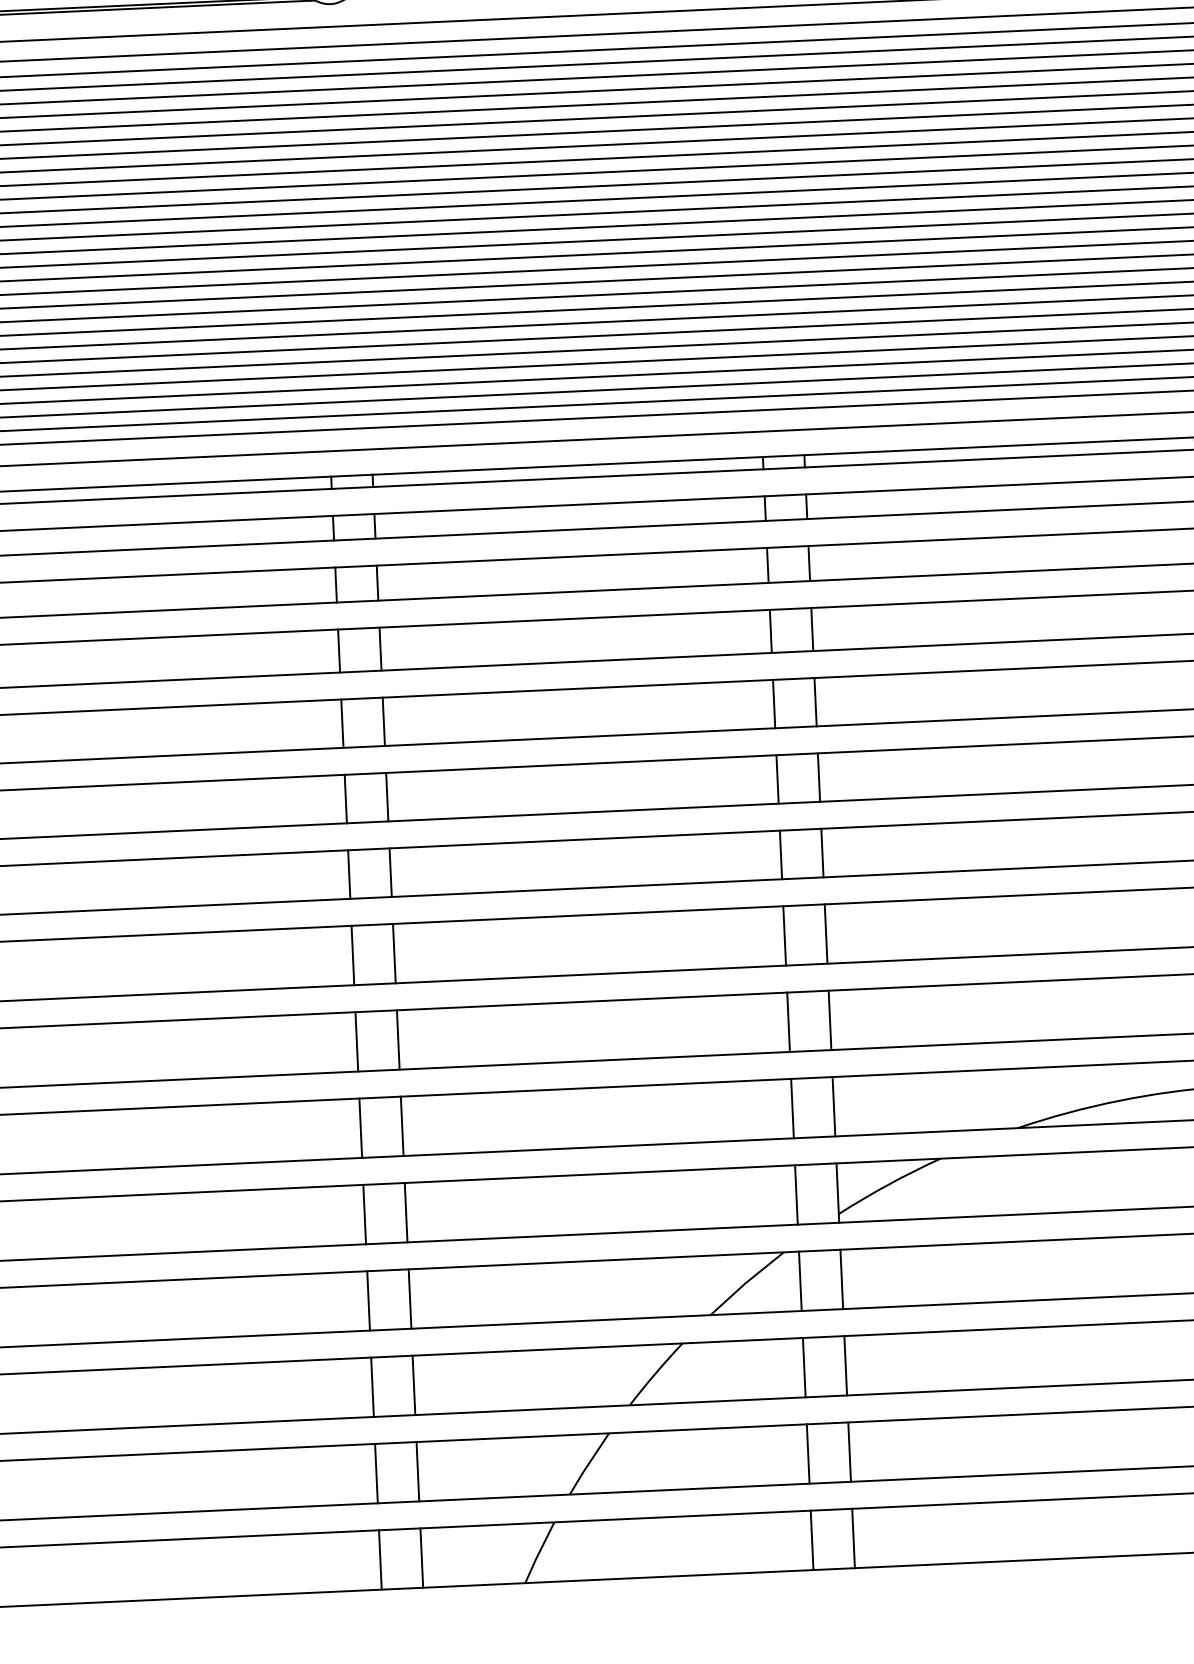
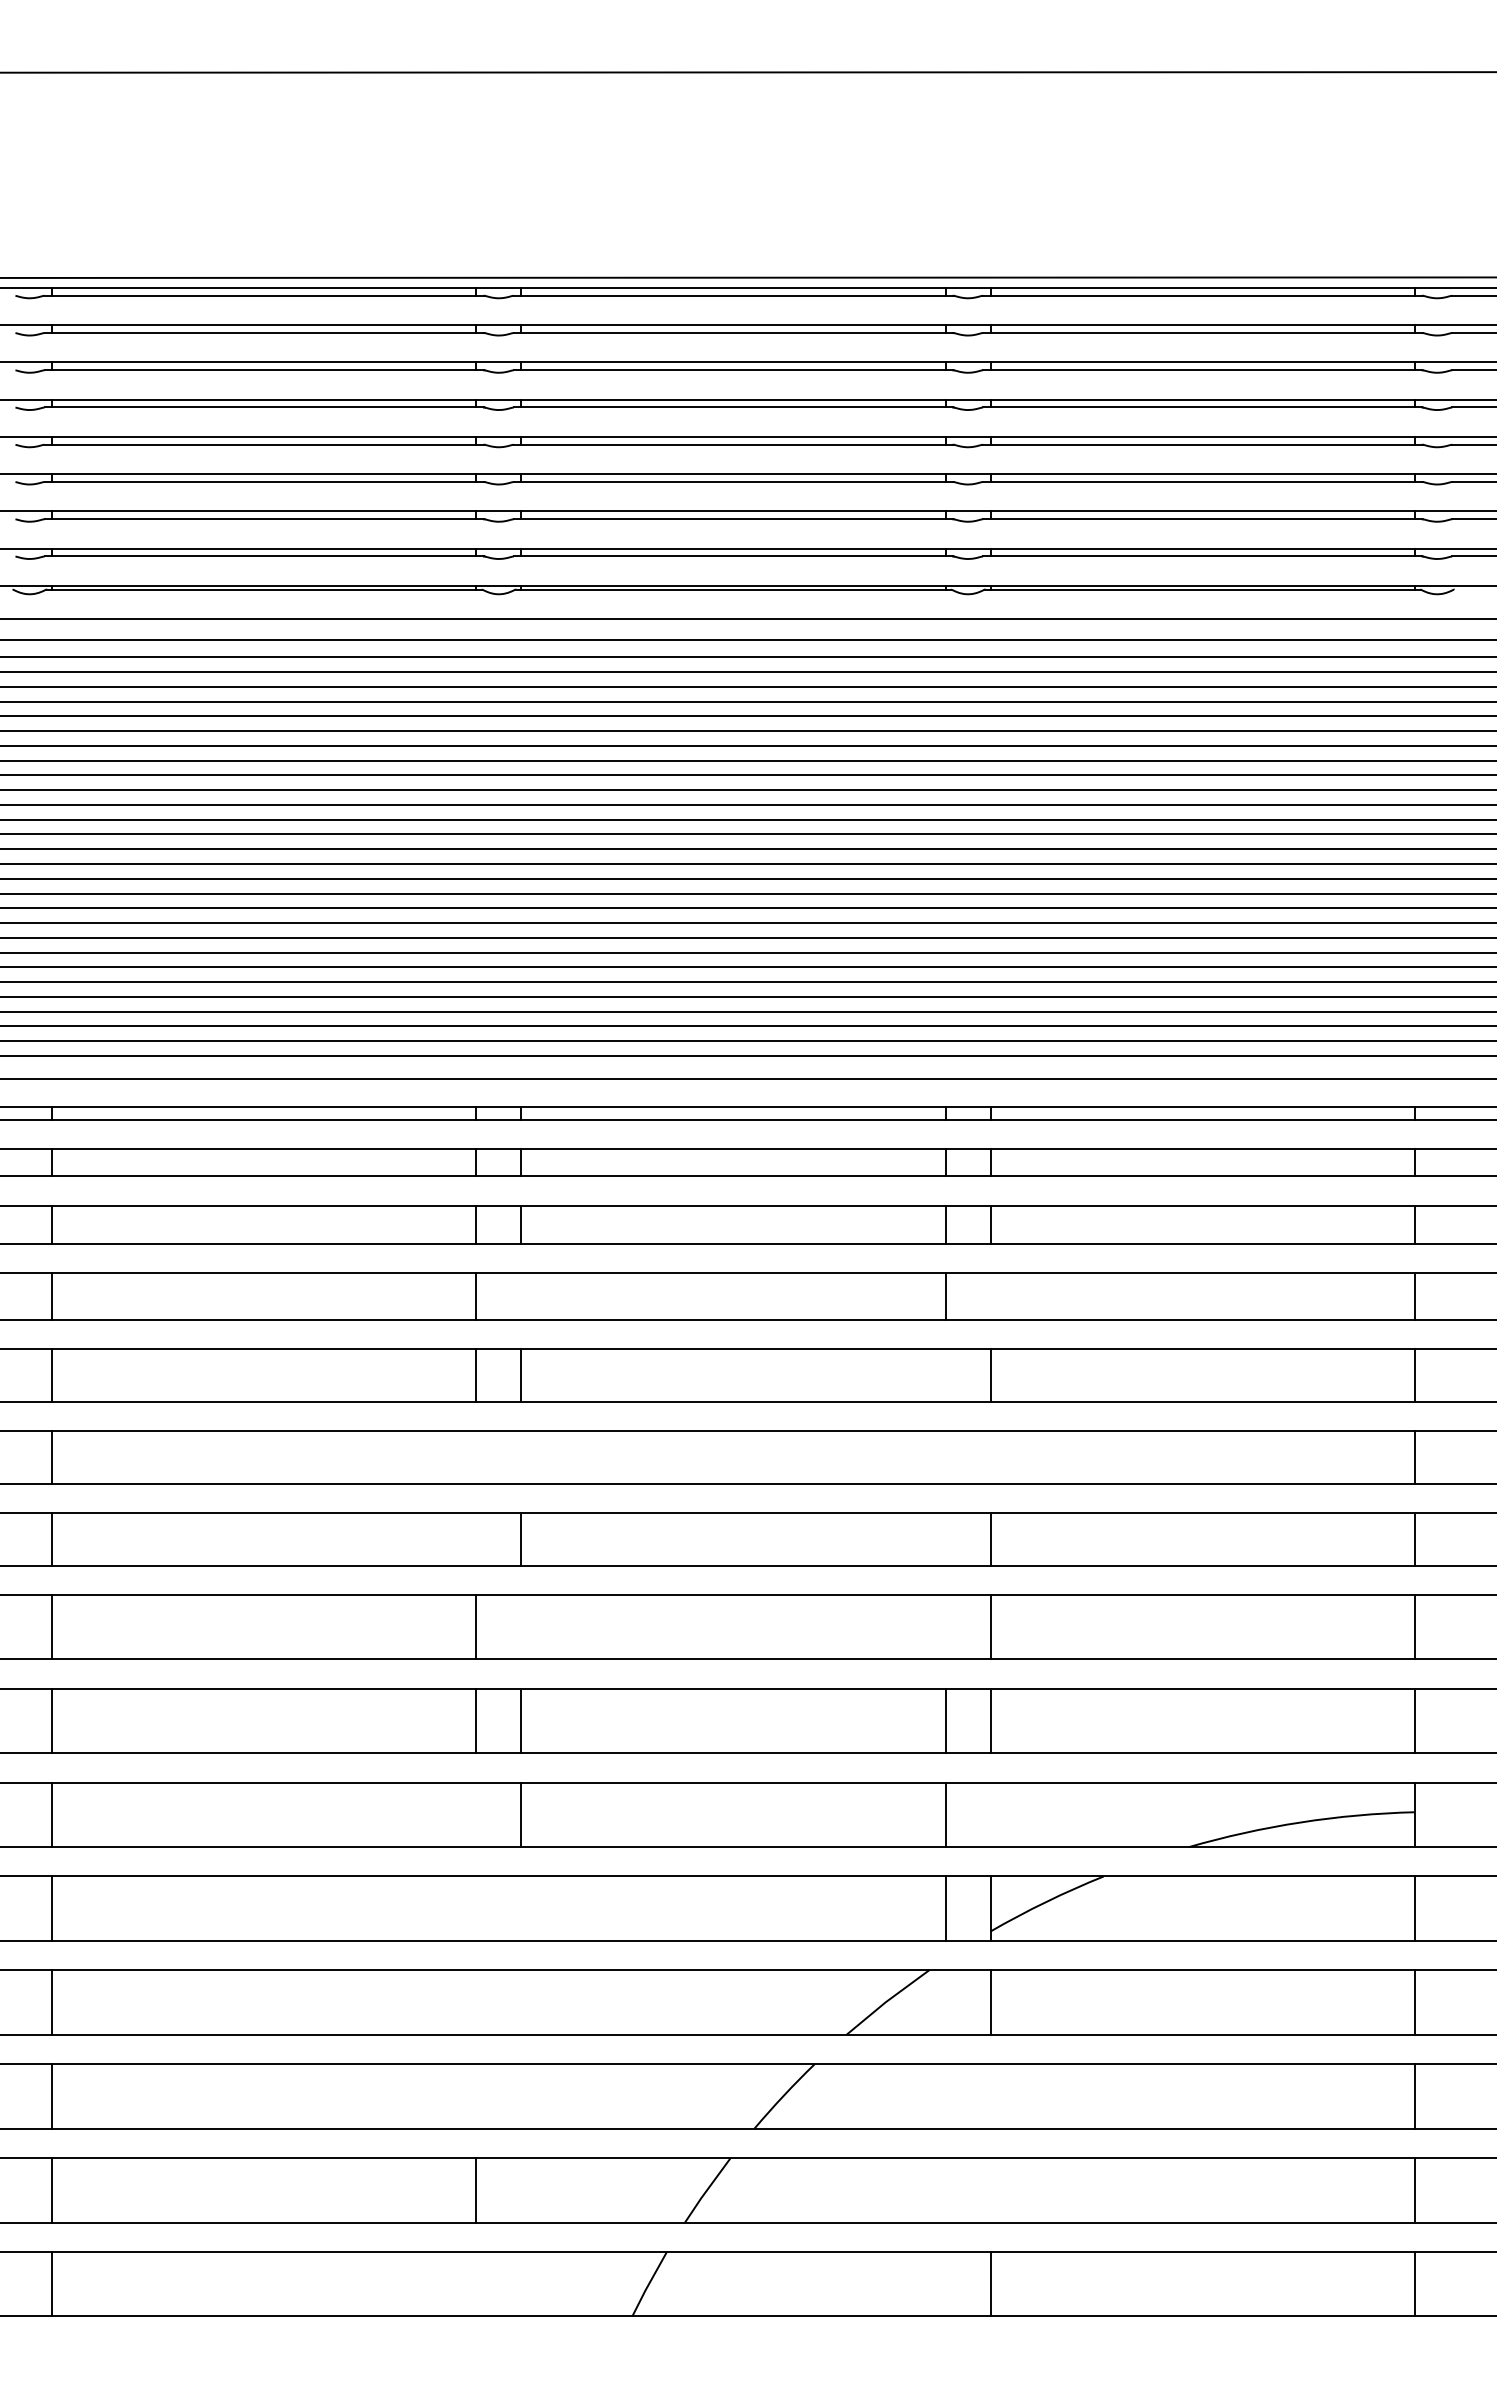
line: (812, 628) -> (990, 1295), removed
line: (380, 648) -> (521, 1295), removed
line: (774, 703) -> (945, 1374), removed
line: (818, 776) -> (990, 1456), removed
line: (777, 778) -> (945, 1456), removed
line: (387, 796) -> (521, 1456), removed
line: (345, 798) -> (476, 1456), removed
line: (780, 854) -> (945, 1538), removed
line: (349, 873) -> (476, 1538), removed
line: (784, 935) -> (945, 1626), removed
line: (394, 952) -> (521, 1626), removed
line: (833, 1106) -> (990, 1814), removed
line: (360, 1127) -> (476, 1814), removed
line: (406, 1212) -> (521, 1908), removed
line: (364, 1214) -> (476, 1908), removed
line: (800, 1281) -> (945, 2002), removed
line: (410, 1298) -> (521, 2002), removed
line: (368, 1300) -> (476, 2002), removed
line: (845, 1365) -> (990, 2096), removed
line: (804, 1367) -> (945, 2096), removed
line: (414, 1385) -> (521, 2096), removed
line: (372, 1387) -> (476, 2096), removed
line: (849, 1452) -> (990, 2190), removed
line: (808, 1454) -> (945, 2190), removed
line: (417, 1471) -> (521, 2190), removed
line: (812, 1539) -> (945, 2283), removed
line: (421, 1557) -> (521, 2283), removed
line: (380, 1559) -> (476, 2283), removed

